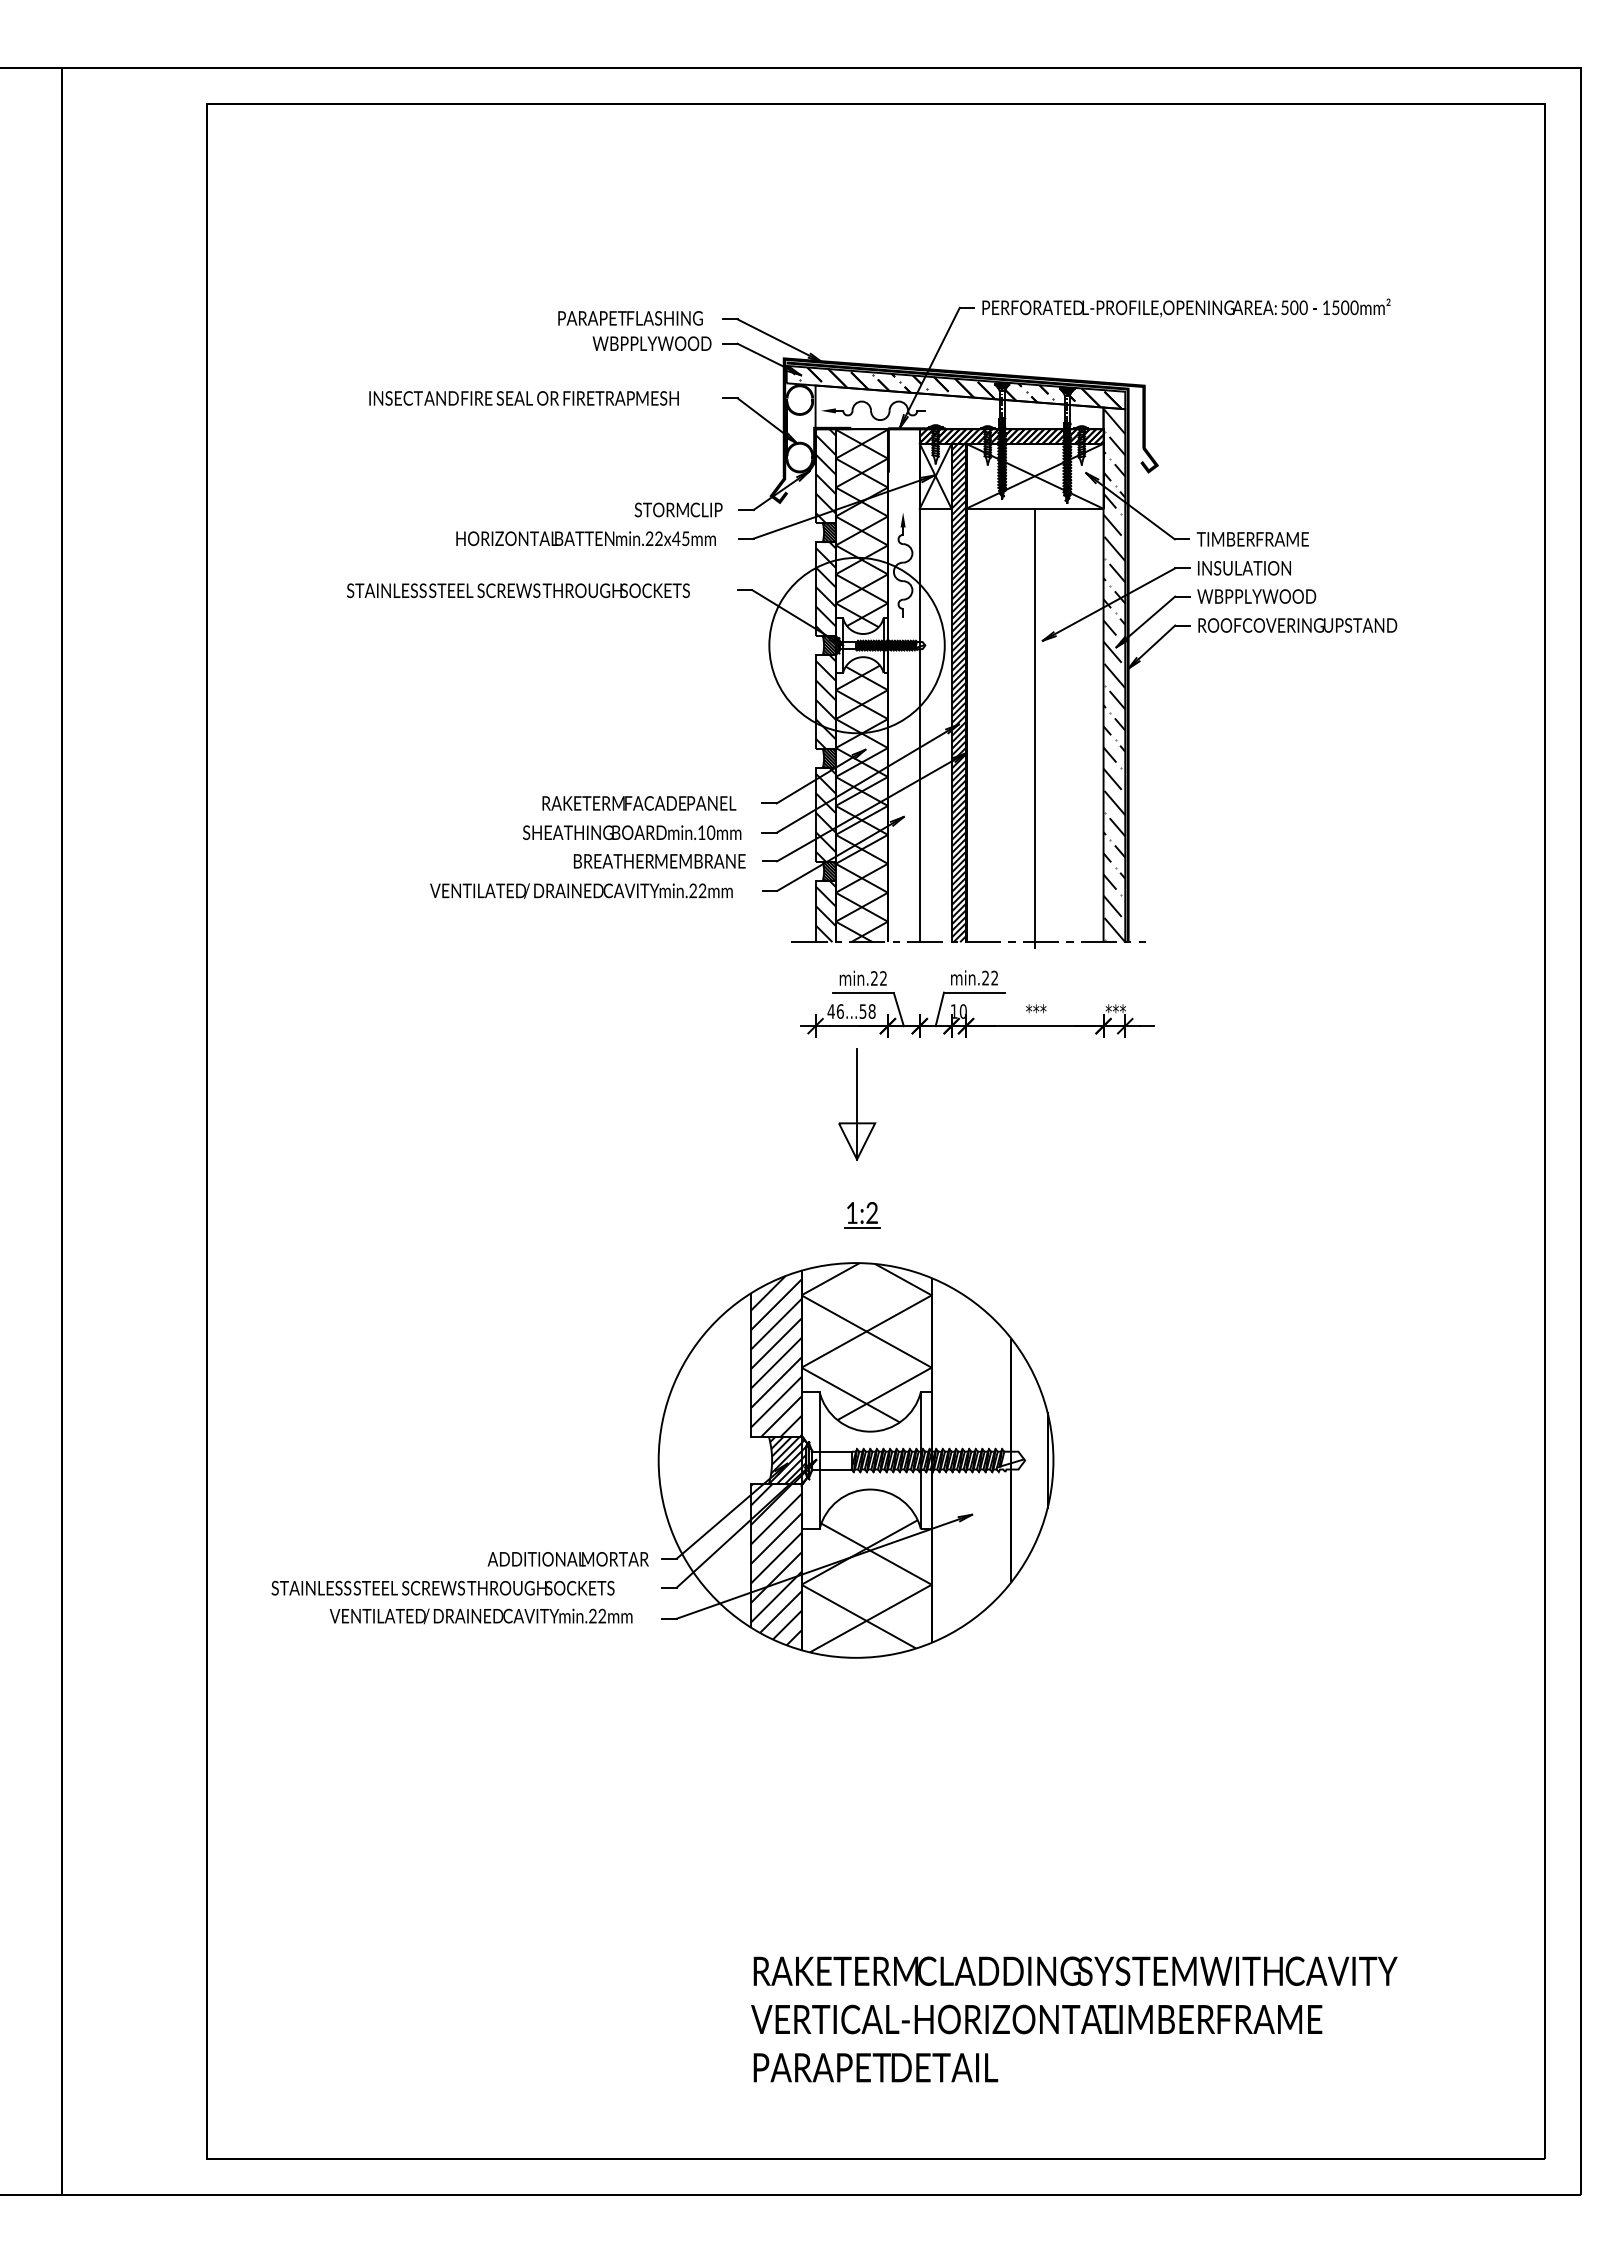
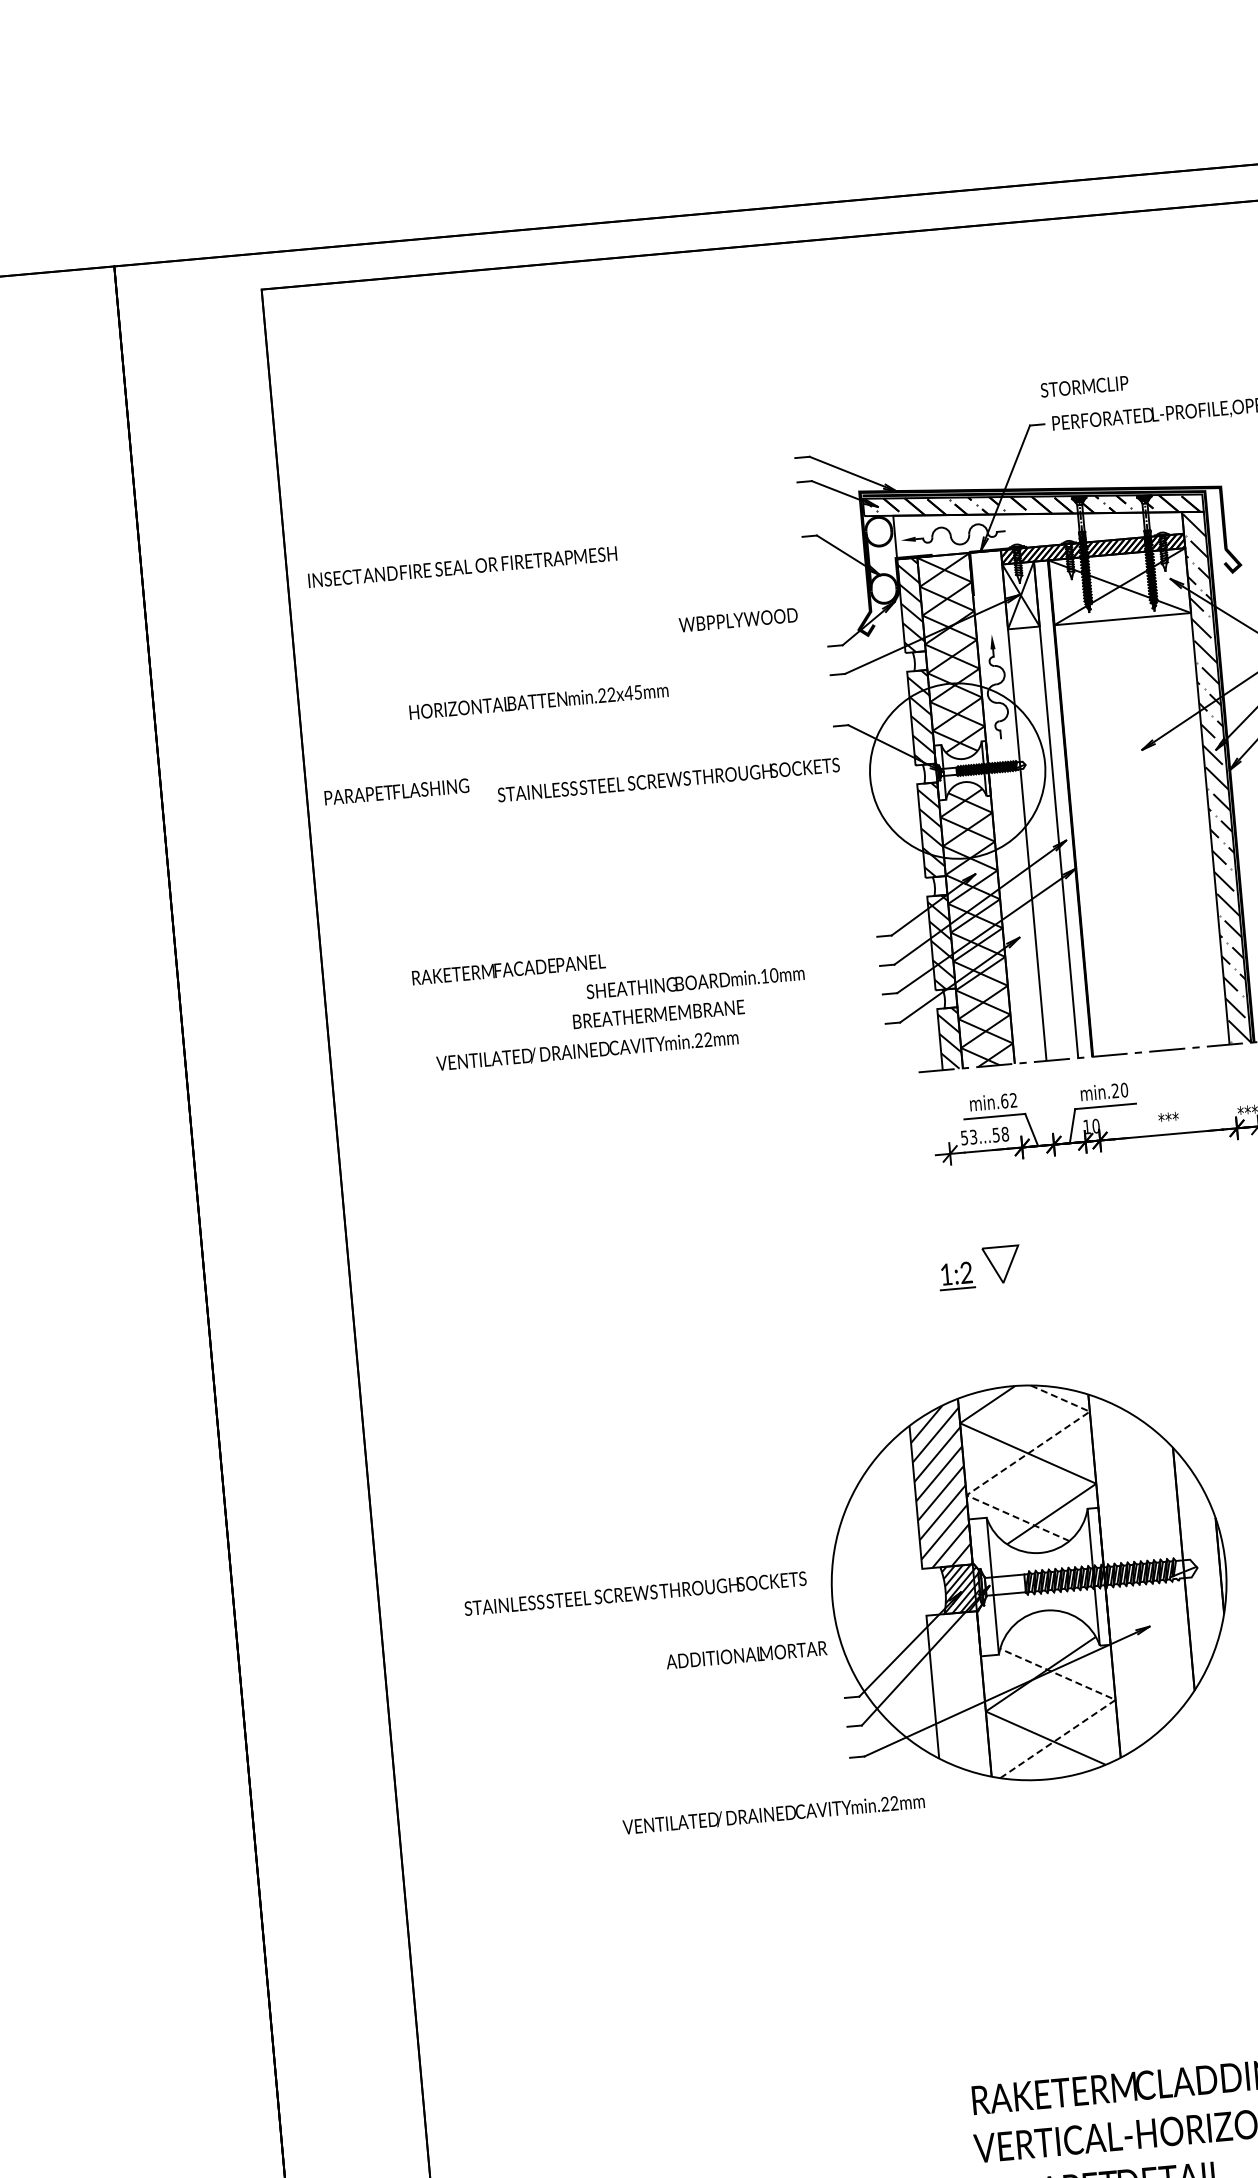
text: (630, 318) -> (396, 791), moved
text: (651, 343) -> (737, 619), moved
text: (523, 398) -> (462, 567), moved
text: (678, 509) -> (1084, 386), moved
hatch: (829, 532) -> (920, 660), removed
text: (585, 538) -> (538, 701), moved
text: (518, 590) -> (668, 779), moved
hatch: (829, 645) -> (930, 773), removed
hatch: (958, 692) -> (1062, 808), removed
line: (1034, 727) -> (1141, 836), removed
hatch: (829, 758) -> (940, 886), removed
text: (639, 803) -> (509, 969), moved
text: (632, 832) -> (695, 982), moved
text: (659, 861) -> (658, 1014), moved
hatch: (829, 870) -> (950, 997), removed
text: (581, 890) -> (587, 1050), moved
text: (994, 977) -> (1124, 1089), min.22 -> min.20
text: (874, 978) -> (1004, 1101), min.22 -> min.62
text: (835, 1011) -> (968, 1137), 46...58 -> 53...58
line: (857, 1103) -> (998, 1227), removed
part: (862, 1215) -> (957, 1276), moved
line: (846, 1342) -> (1009, 1466), solid -> dashed
text: (567, 1559) -> (745, 1655), moved
hatch: (775, 1567) -> (958, 1696), removed
text: (442, 1587) -> (634, 1592), moved
line: (926, 1587) -> (1110, 1703), solid -> dashed
text: (480, 1616) -> (773, 1814), moved

